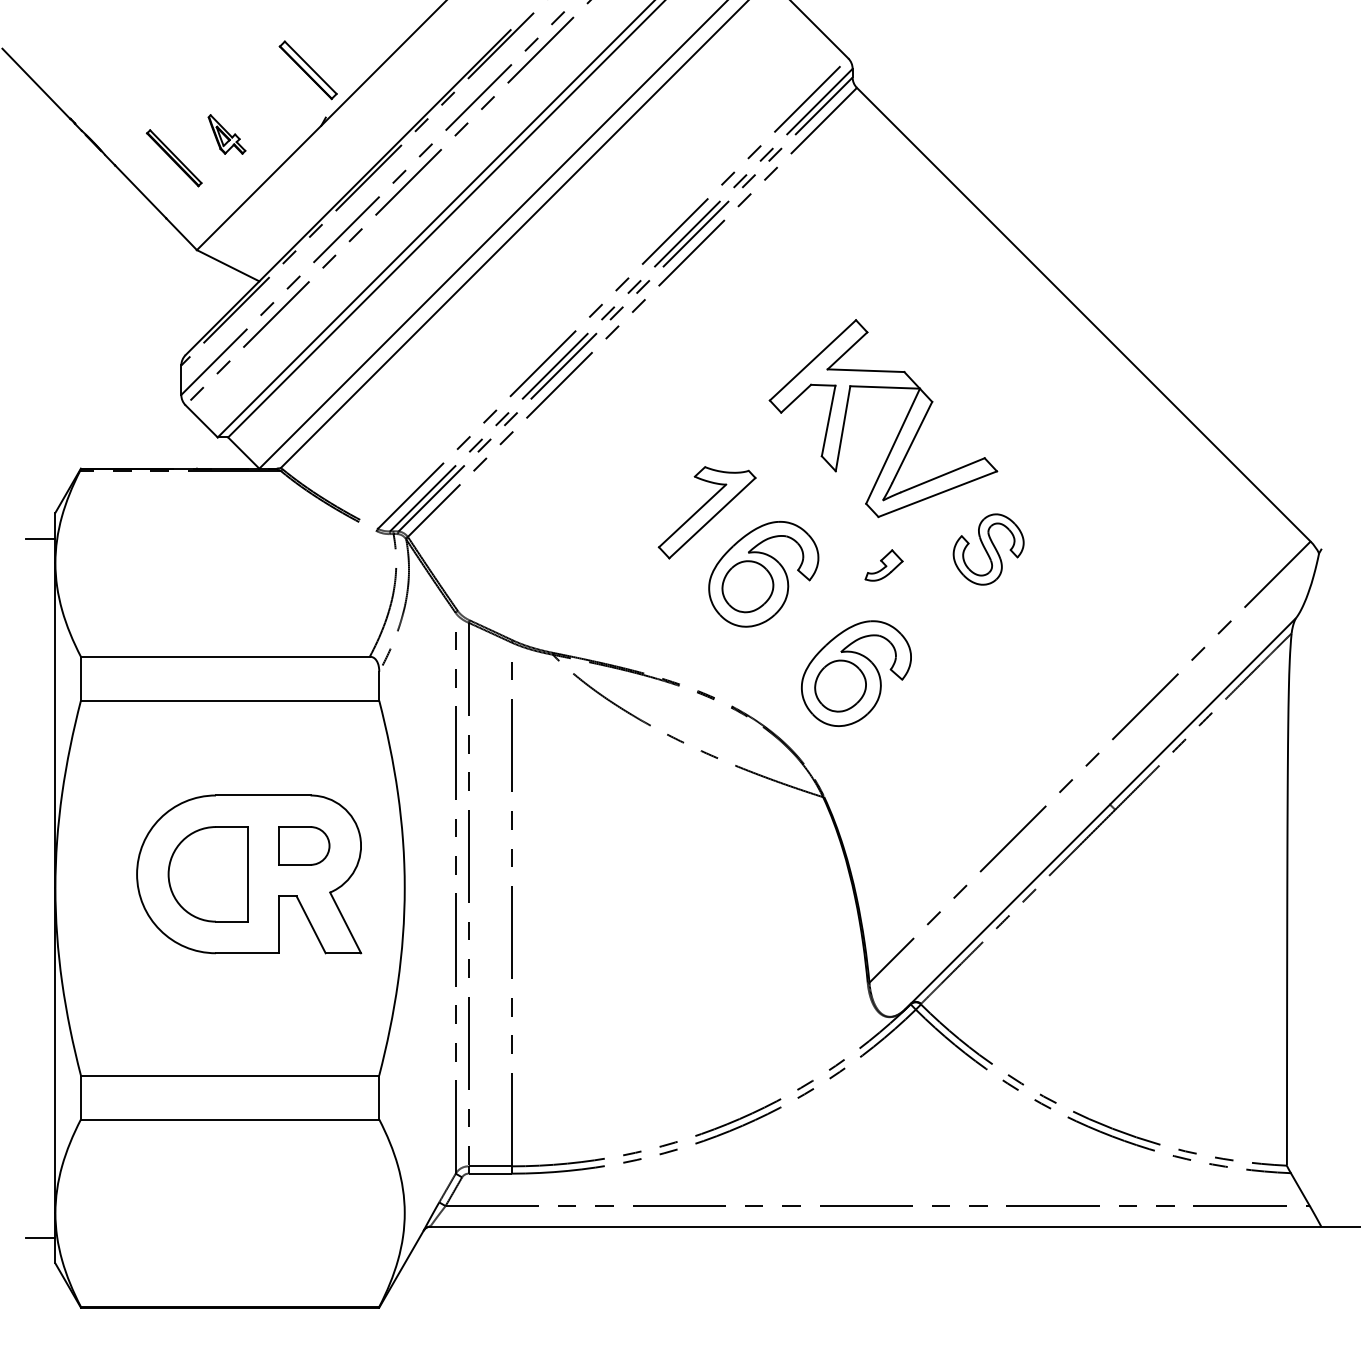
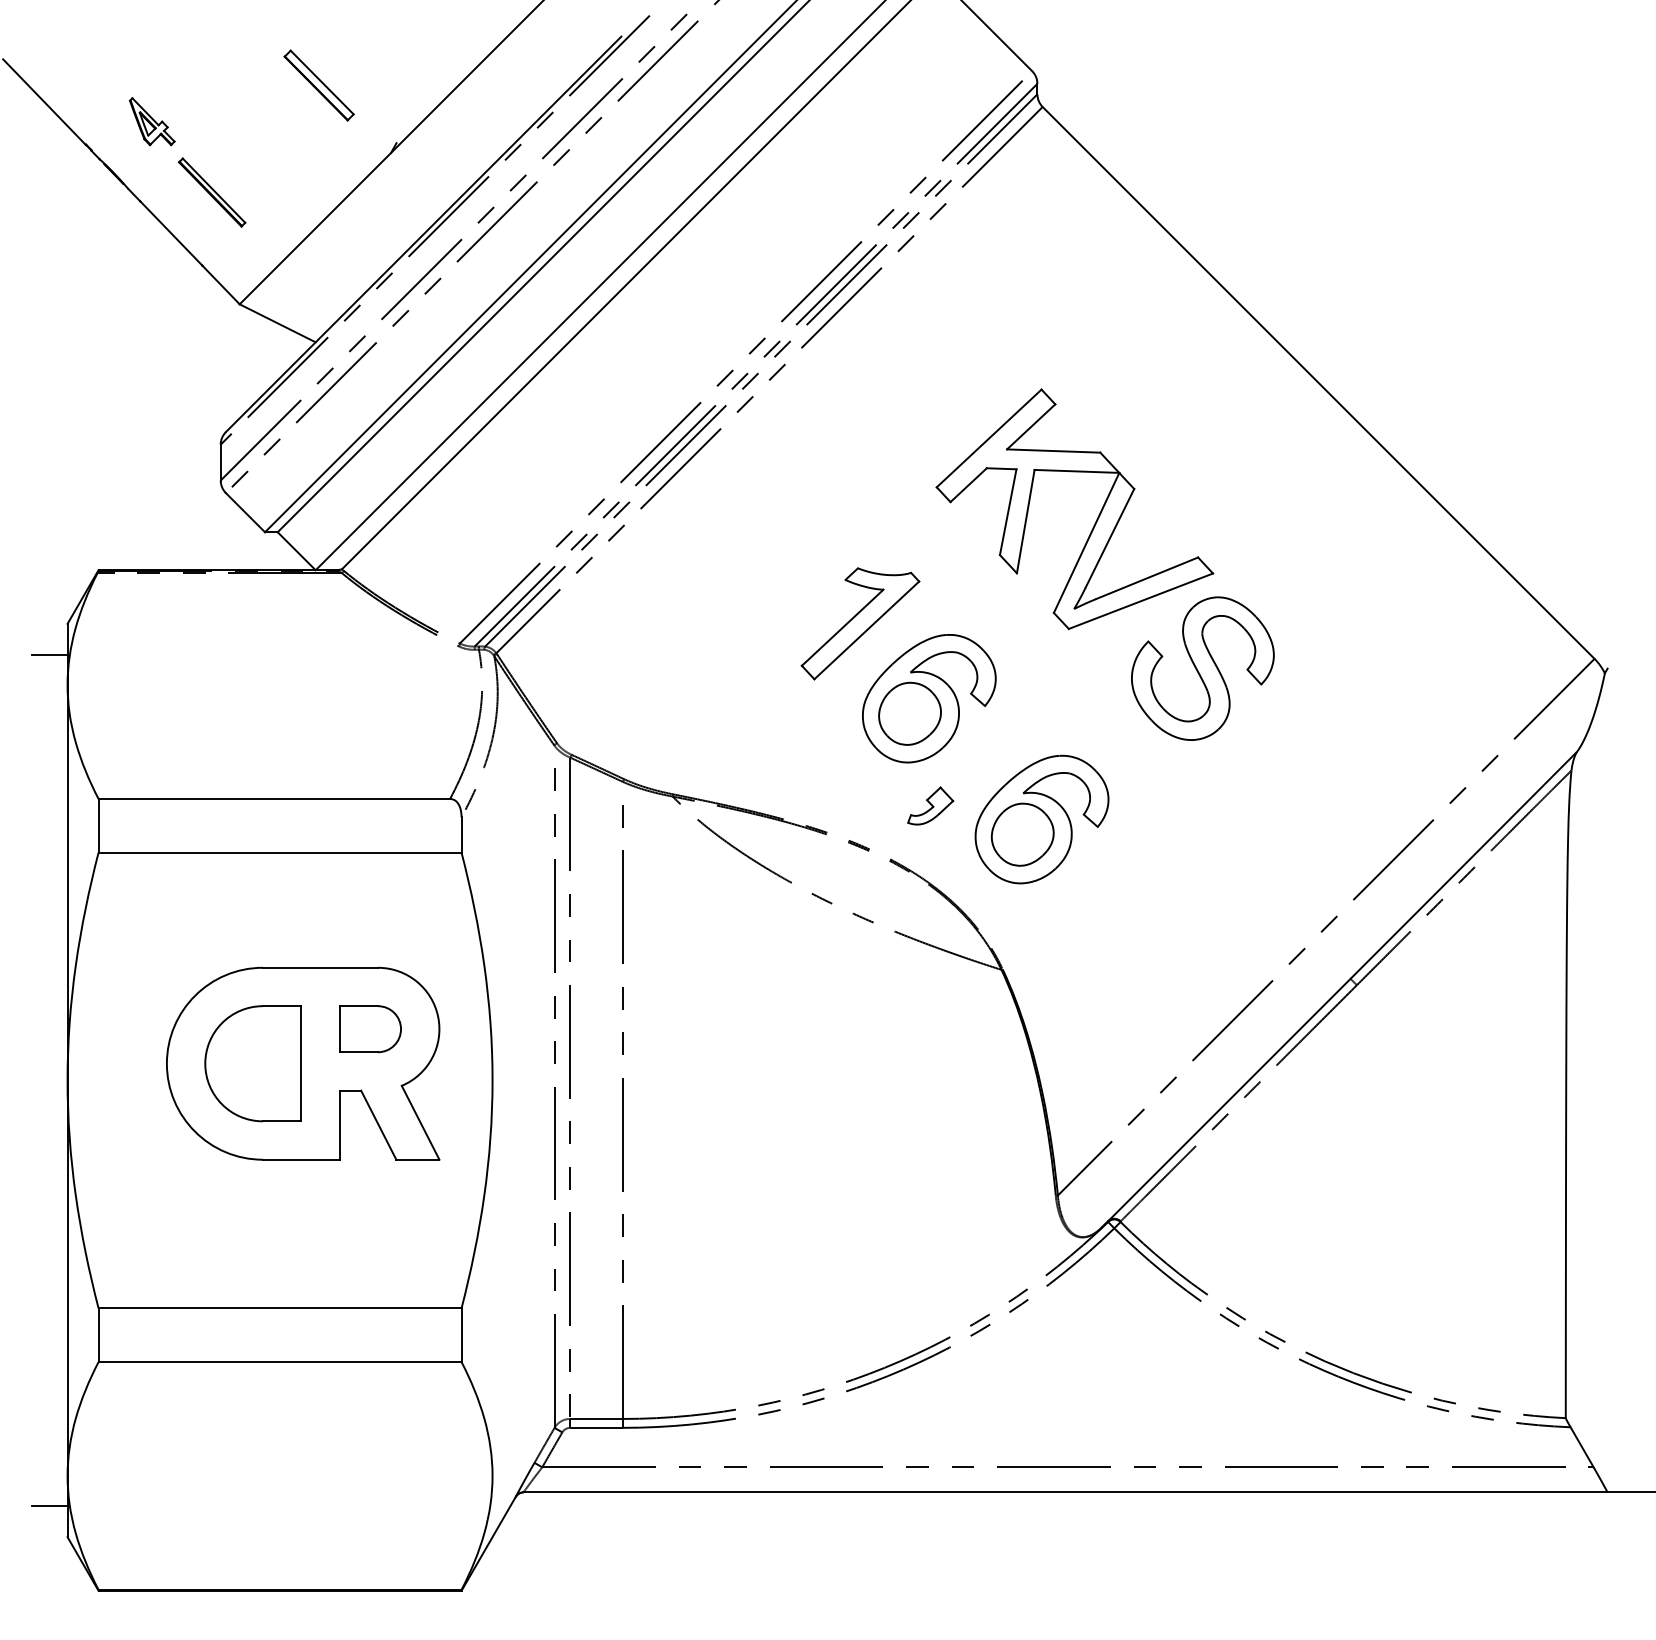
part: (307, 70) -> (318, 85), moved
part: (227, 134) -> (152, 121), moved
part: (988, 549) -> (1202, 668), size x1.67
part: (883, 565) -> (930, 805), moved

